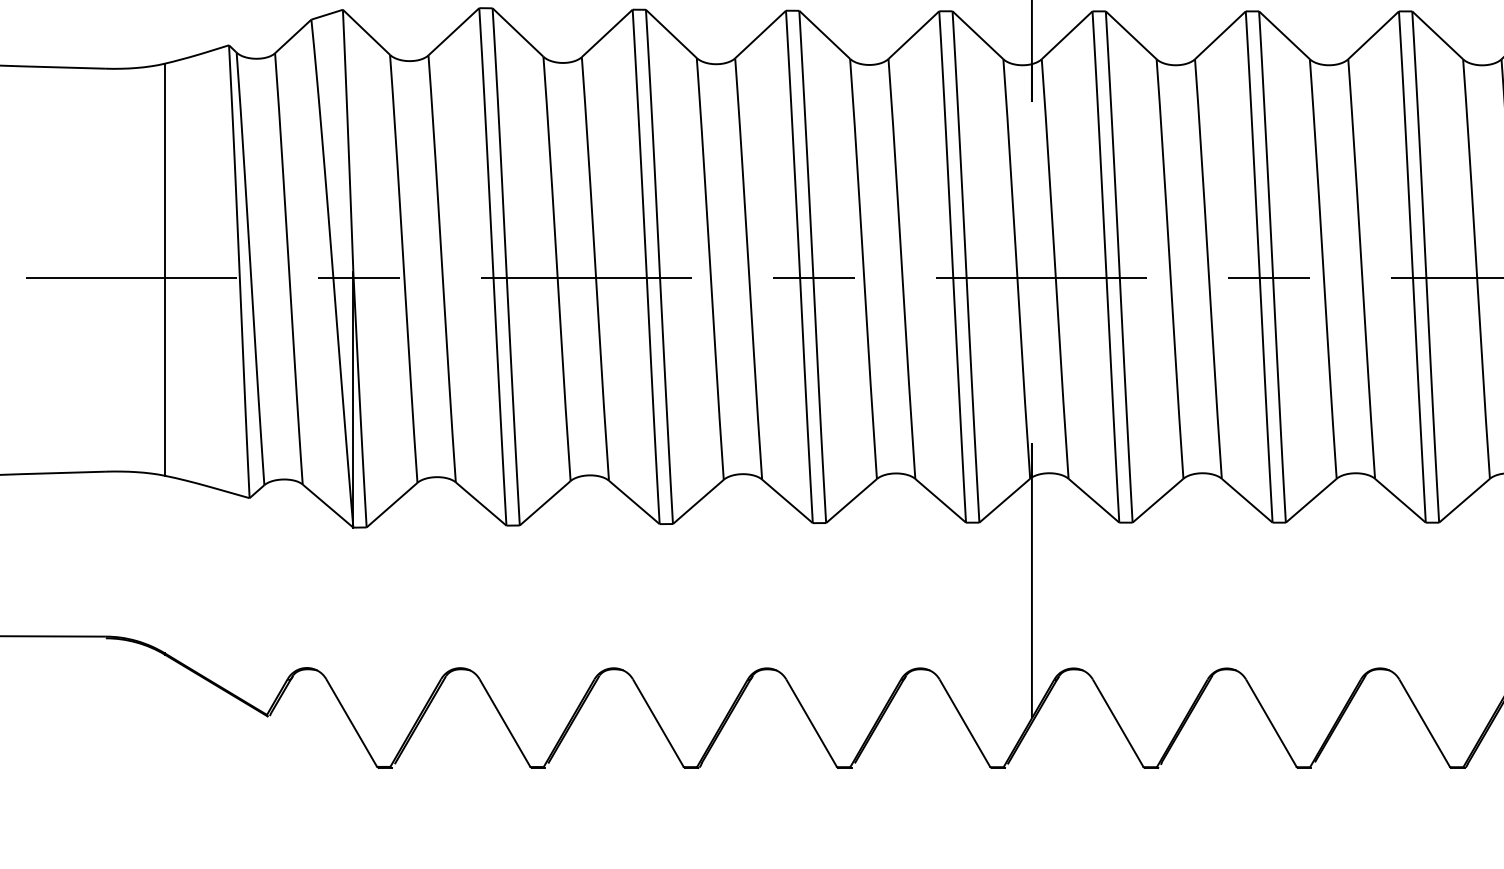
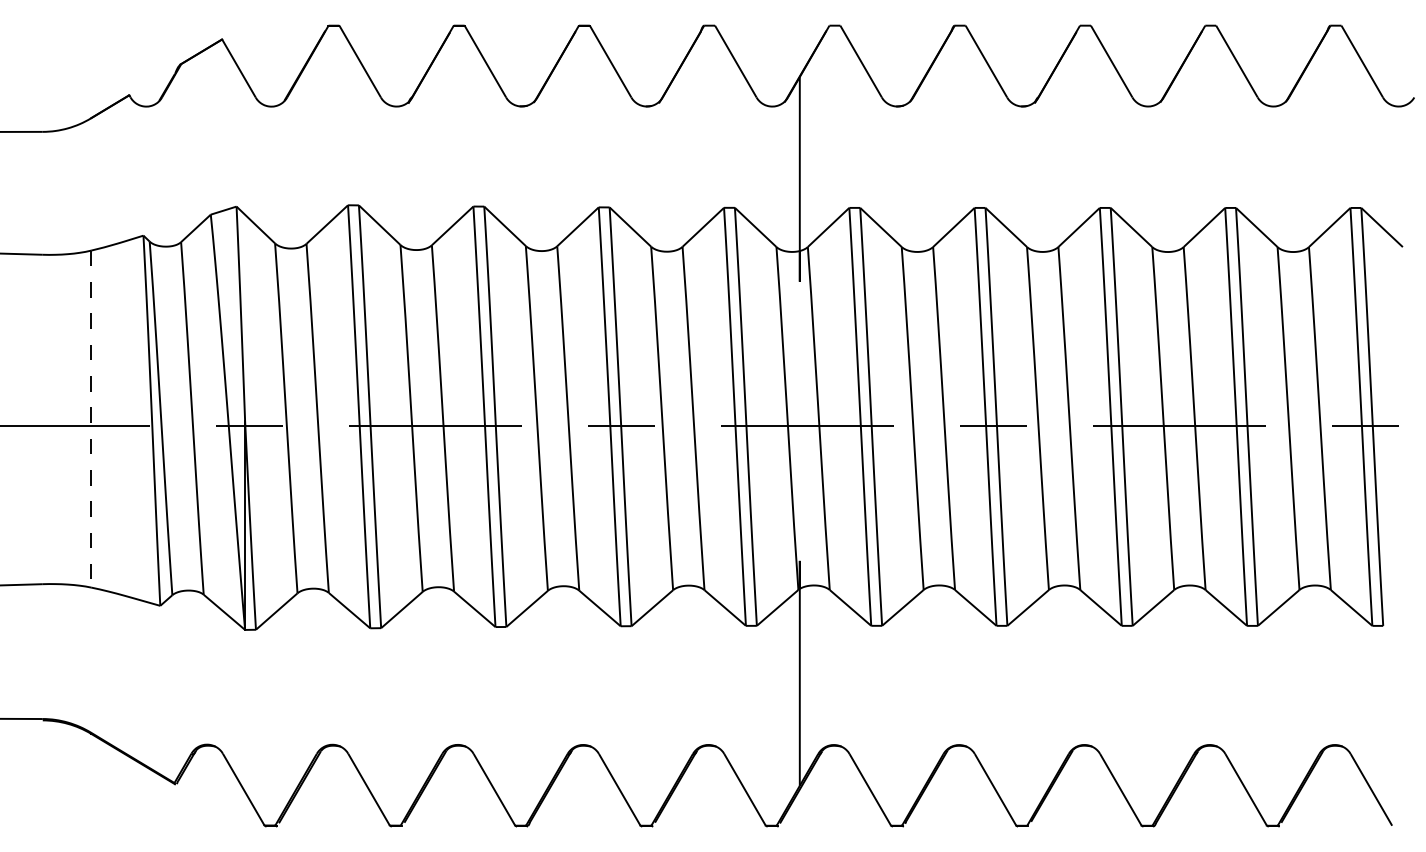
line: (165, 270) -> (91, 419), solid -> dashed

